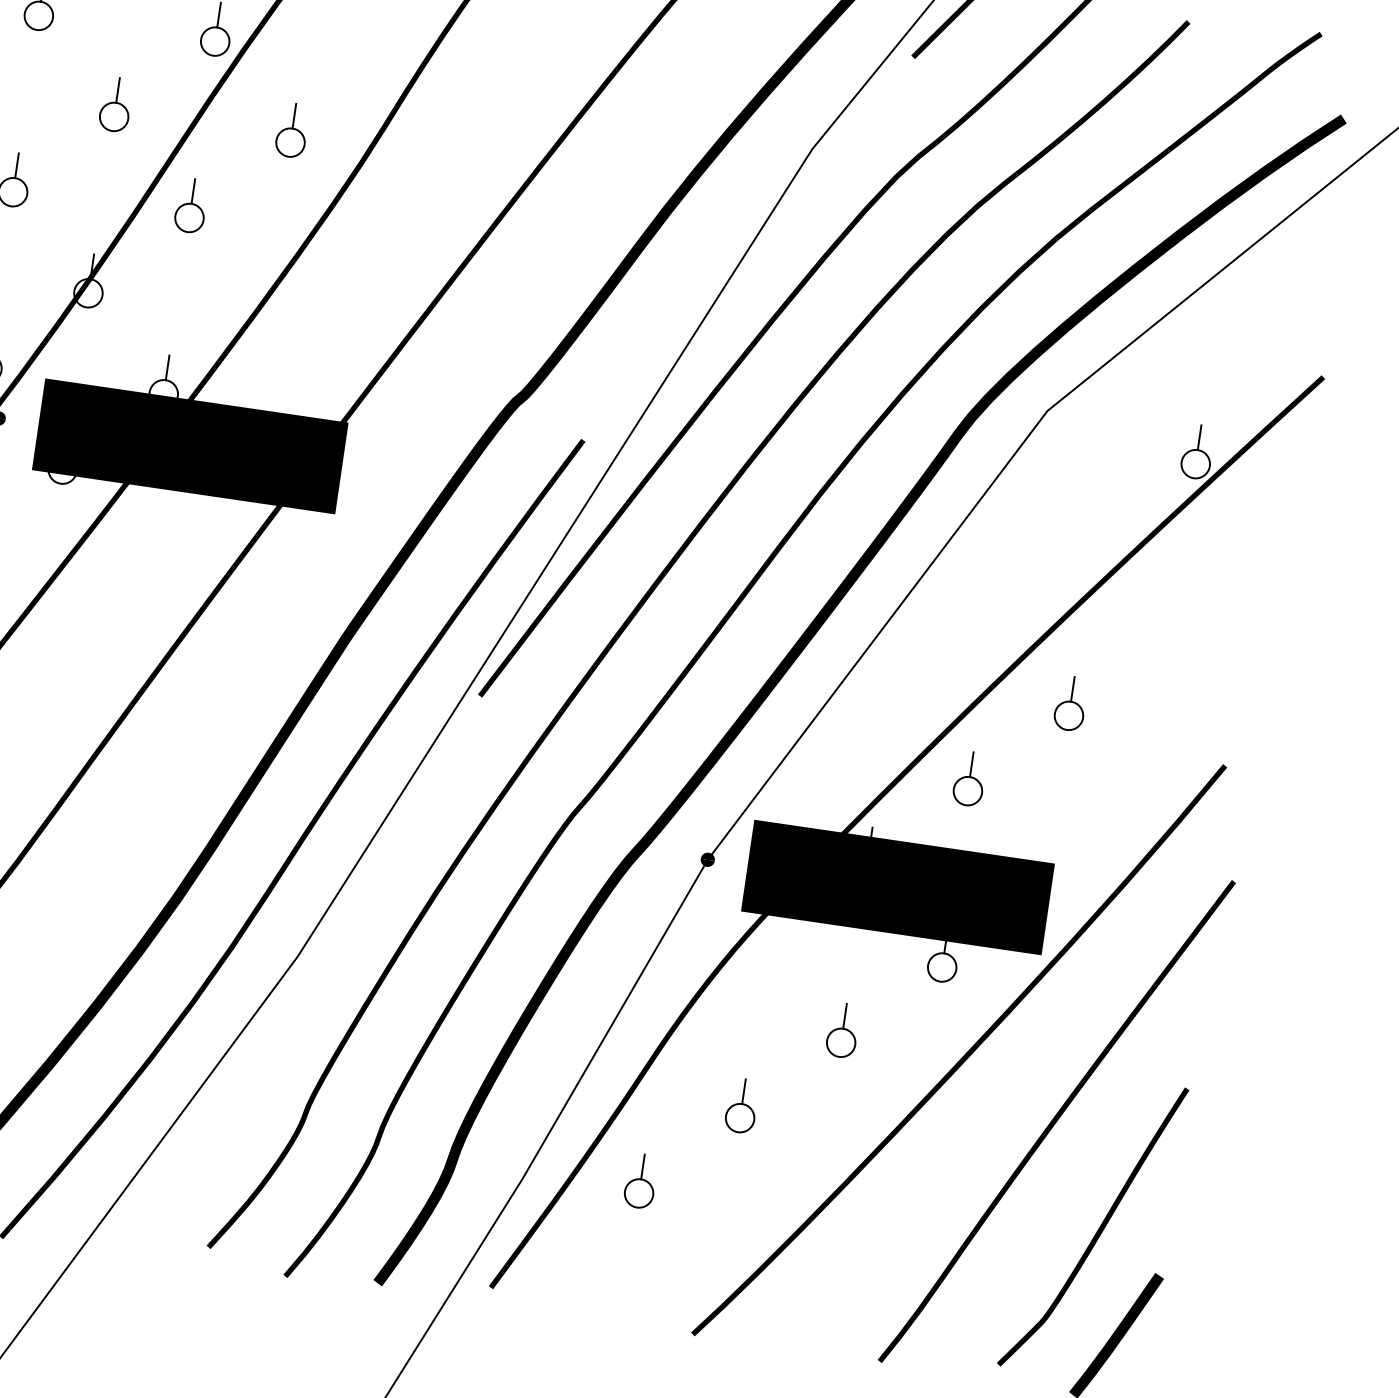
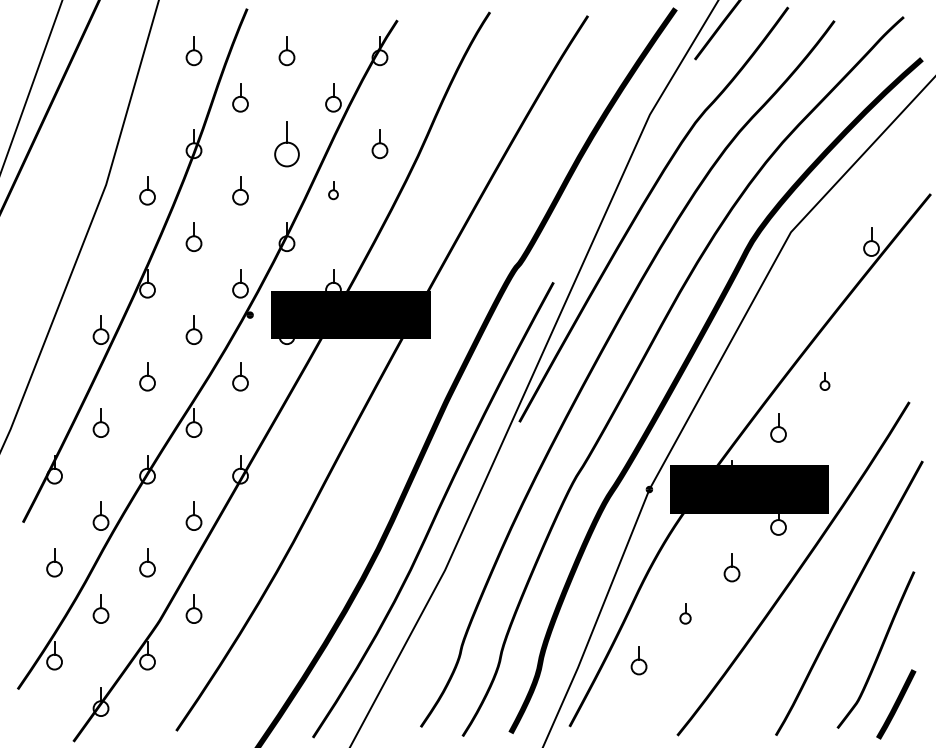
part: (114, 104) -> (286, 144), size x1.6
part: (191, 205) -> (333, 190), size x0.6
part: (1069, 703) -> (824, 381), size x0.6
part: (741, 1104) -> (685, 613), size x0.7

